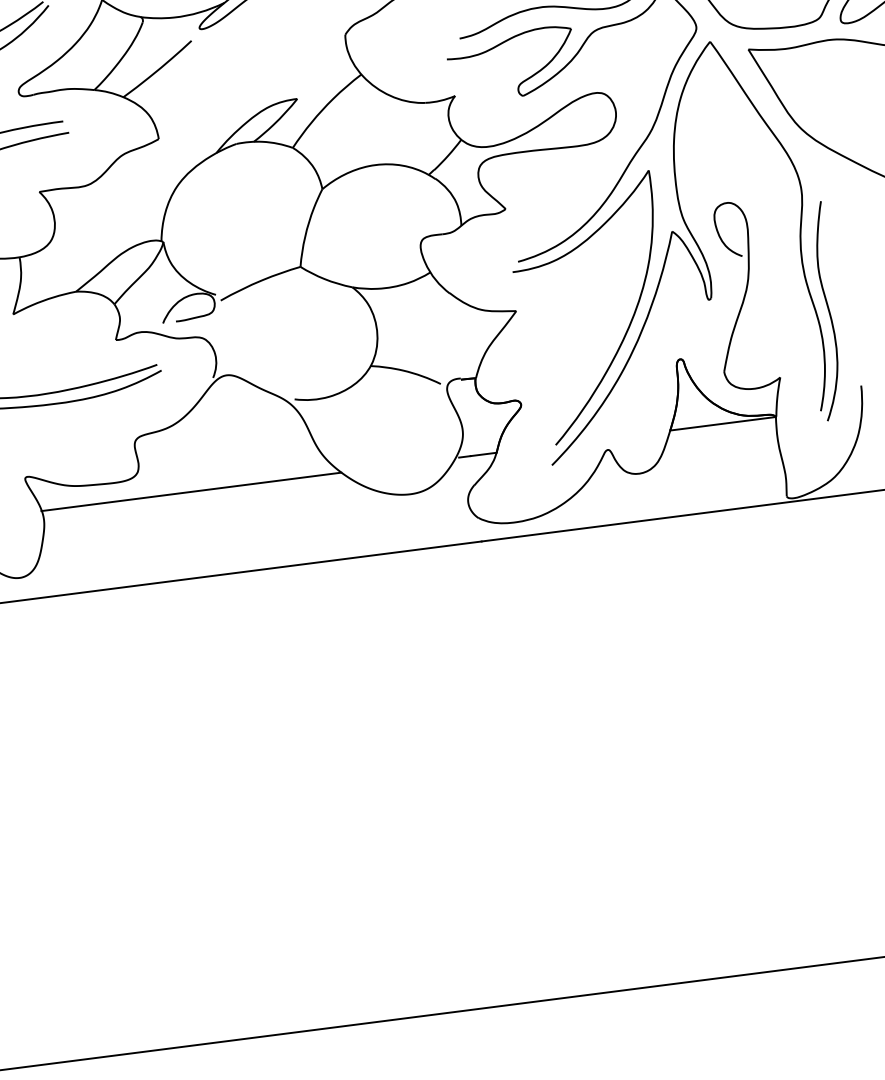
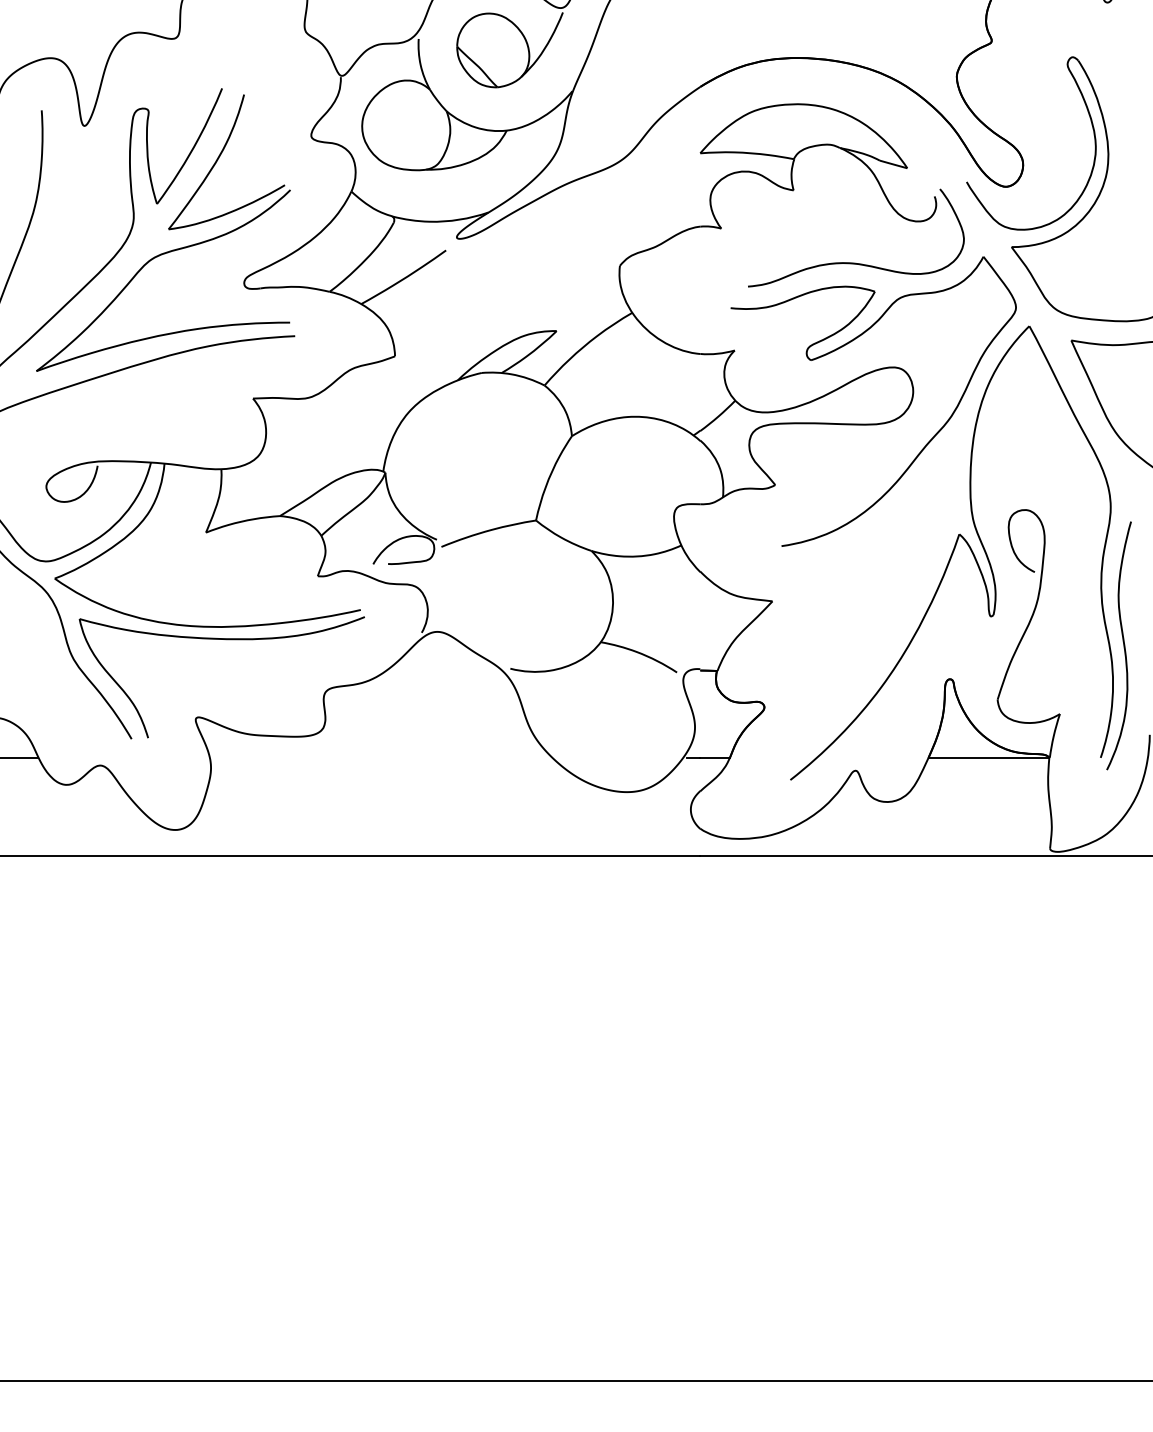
part: (629, 322) -> (898, 630), removed
line: (191, 491) -> (380, 757), removed

